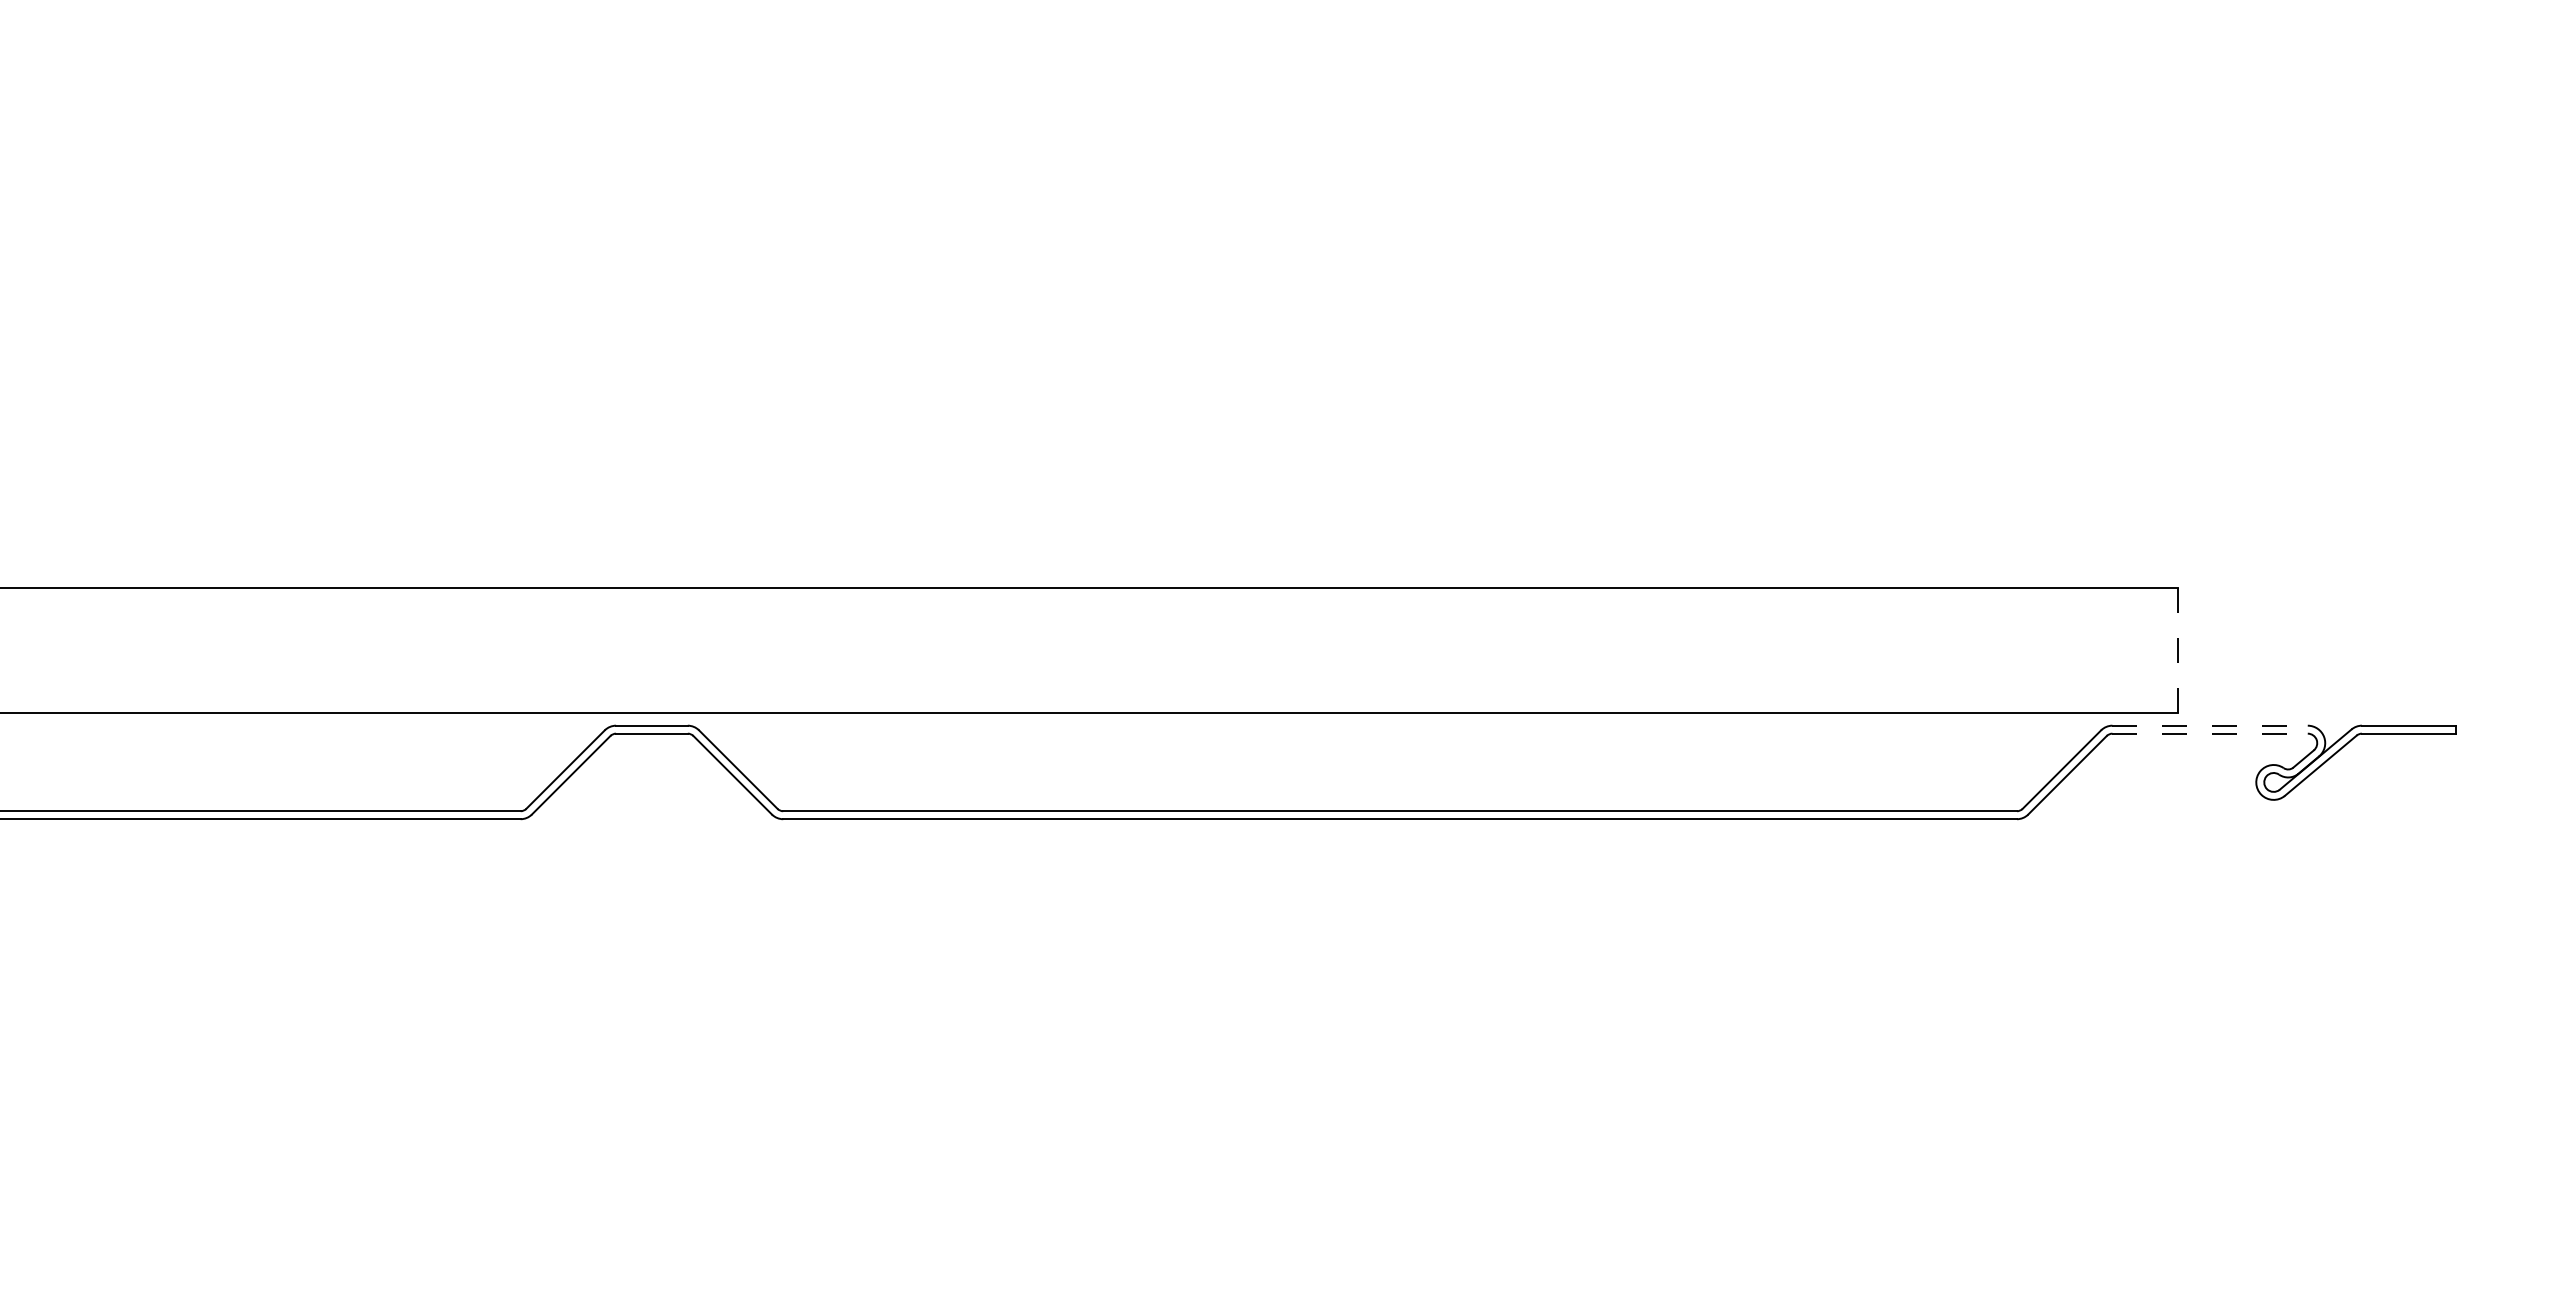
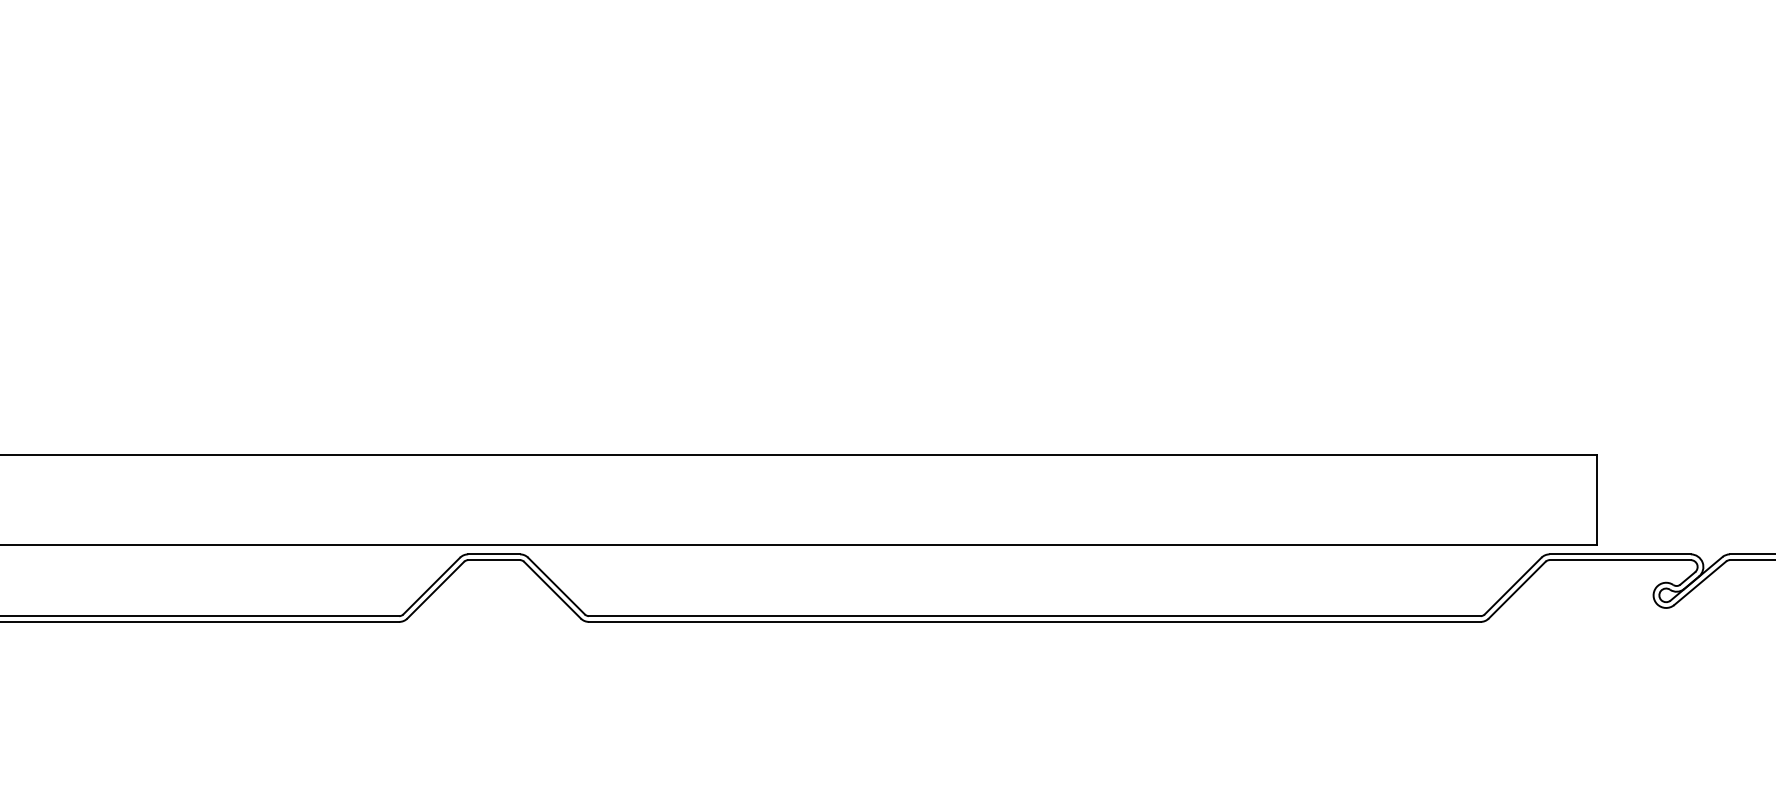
line: (2178, 650) -> (1597, 500), dashed -> solid
line: (2210, 725) -> (1620, 554), dashed -> solid
line: (2210, 733) -> (1620, 560), dashed -> solid

